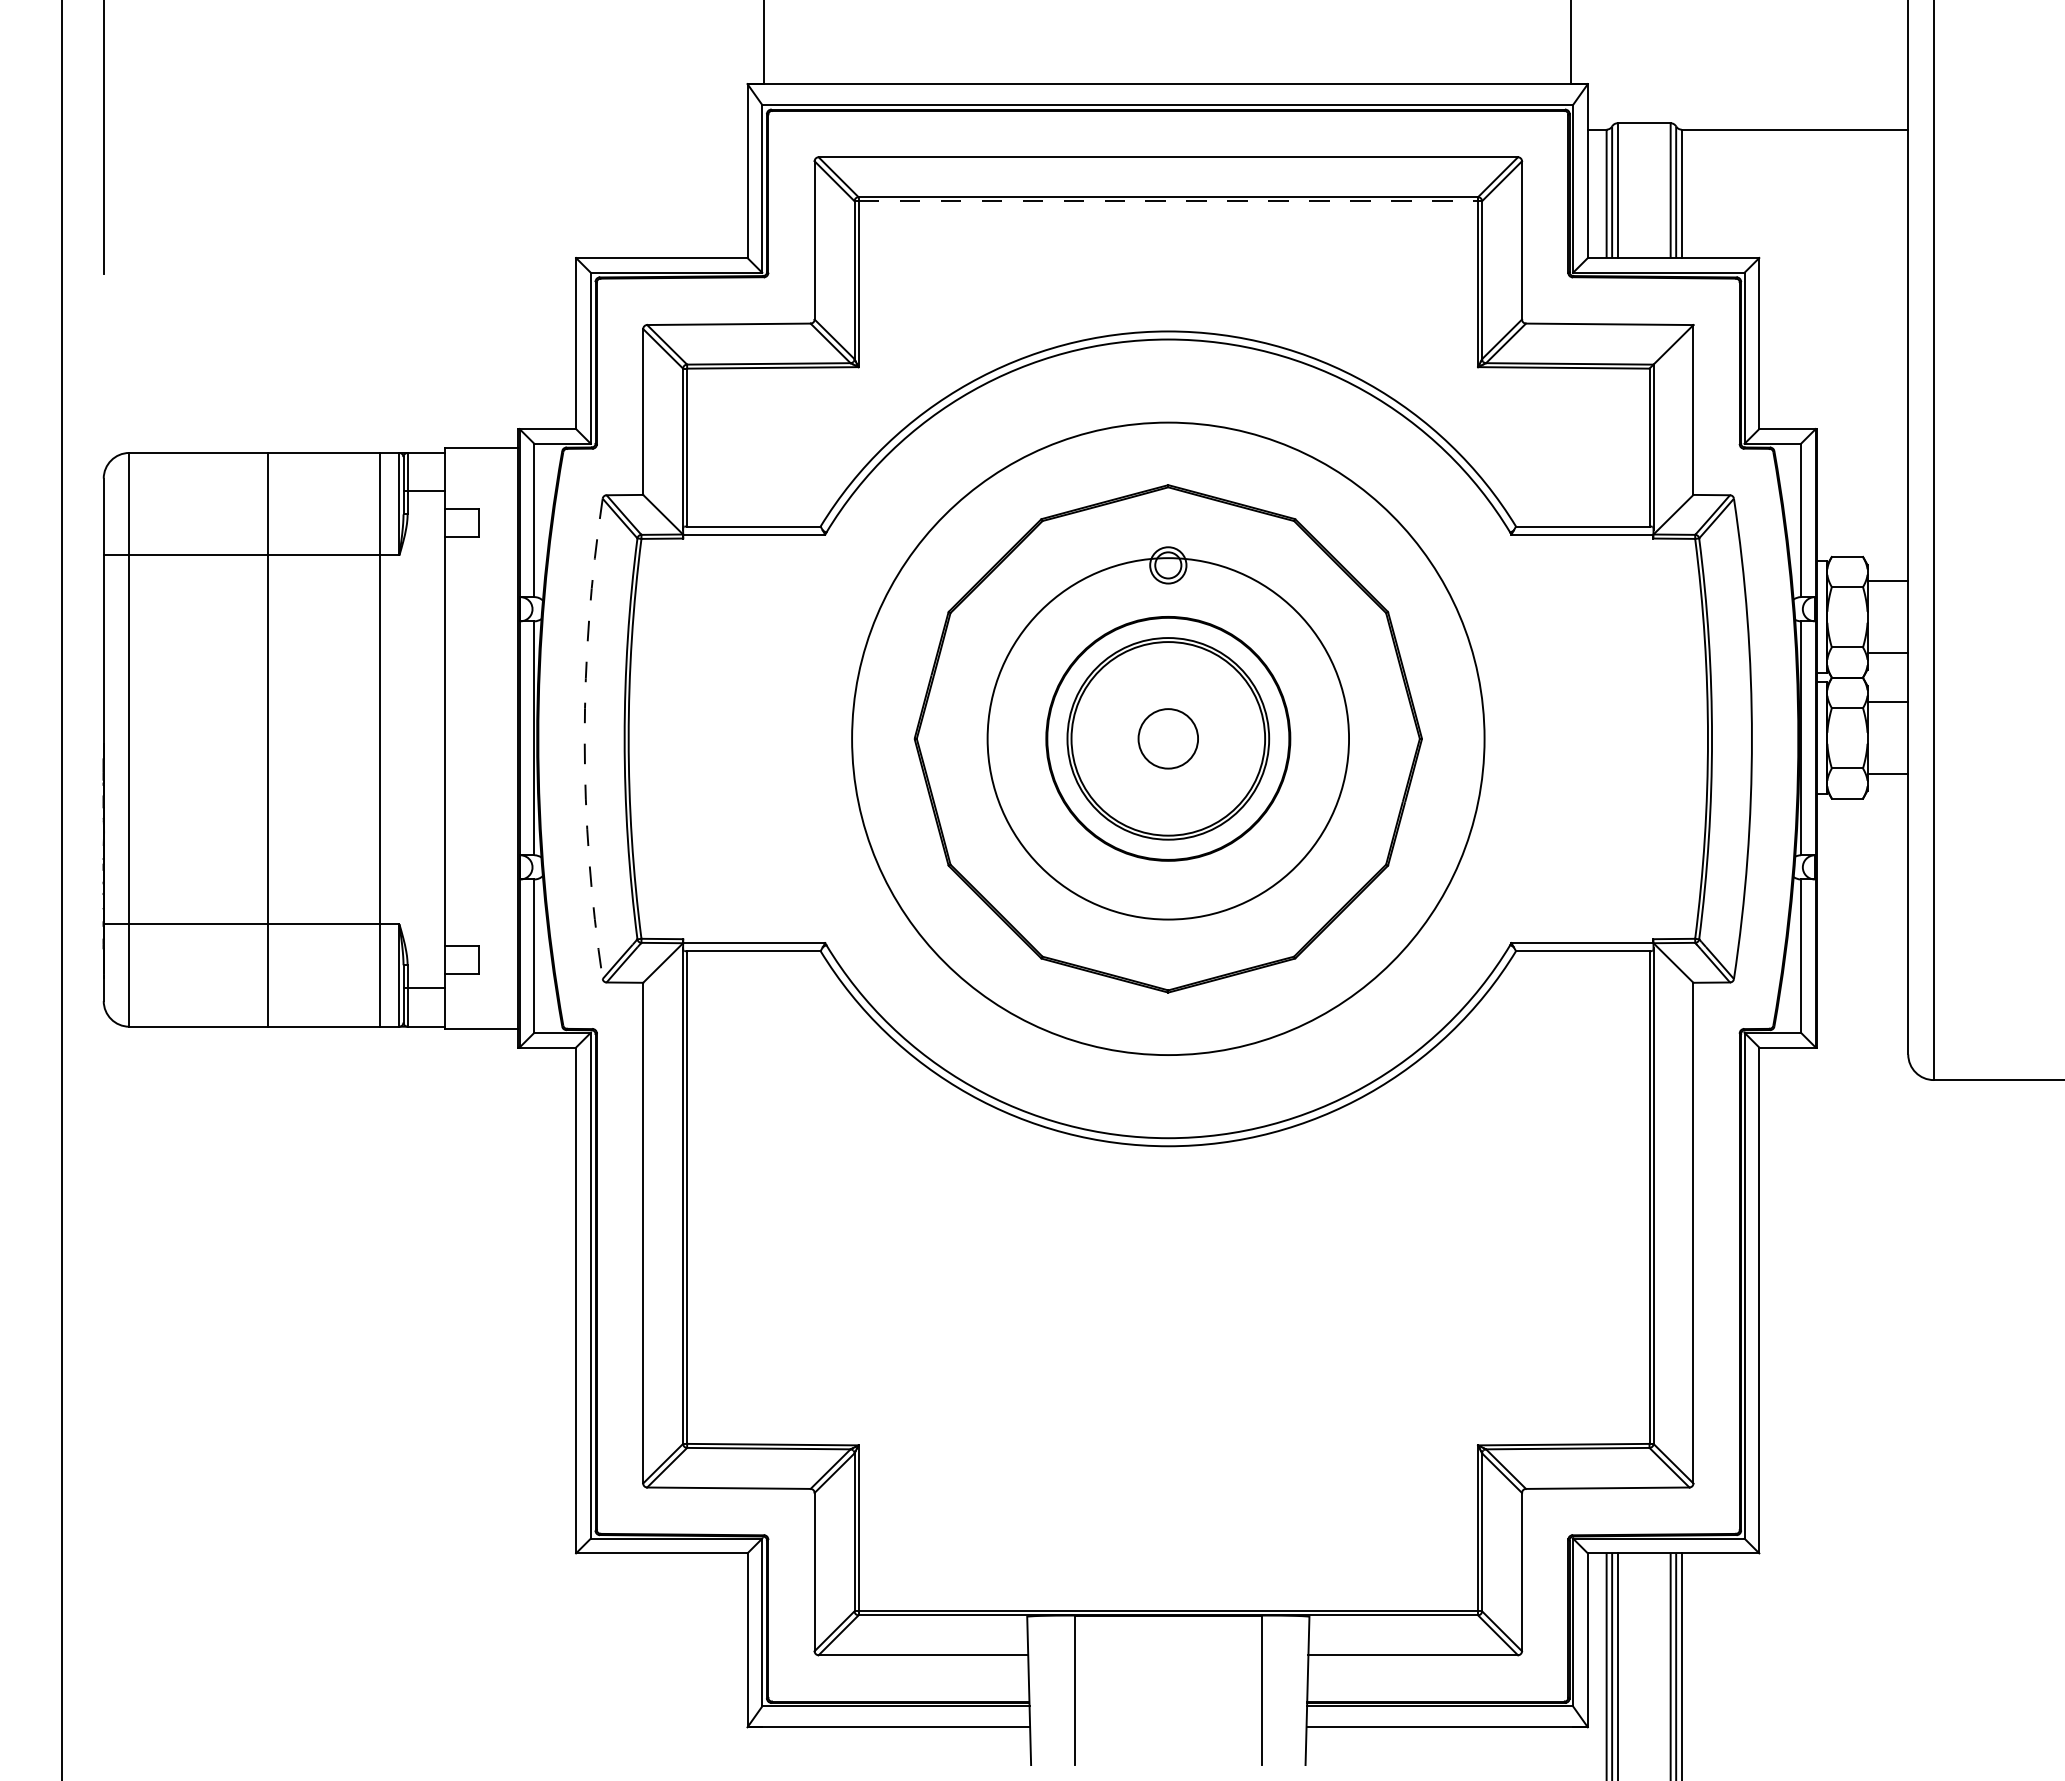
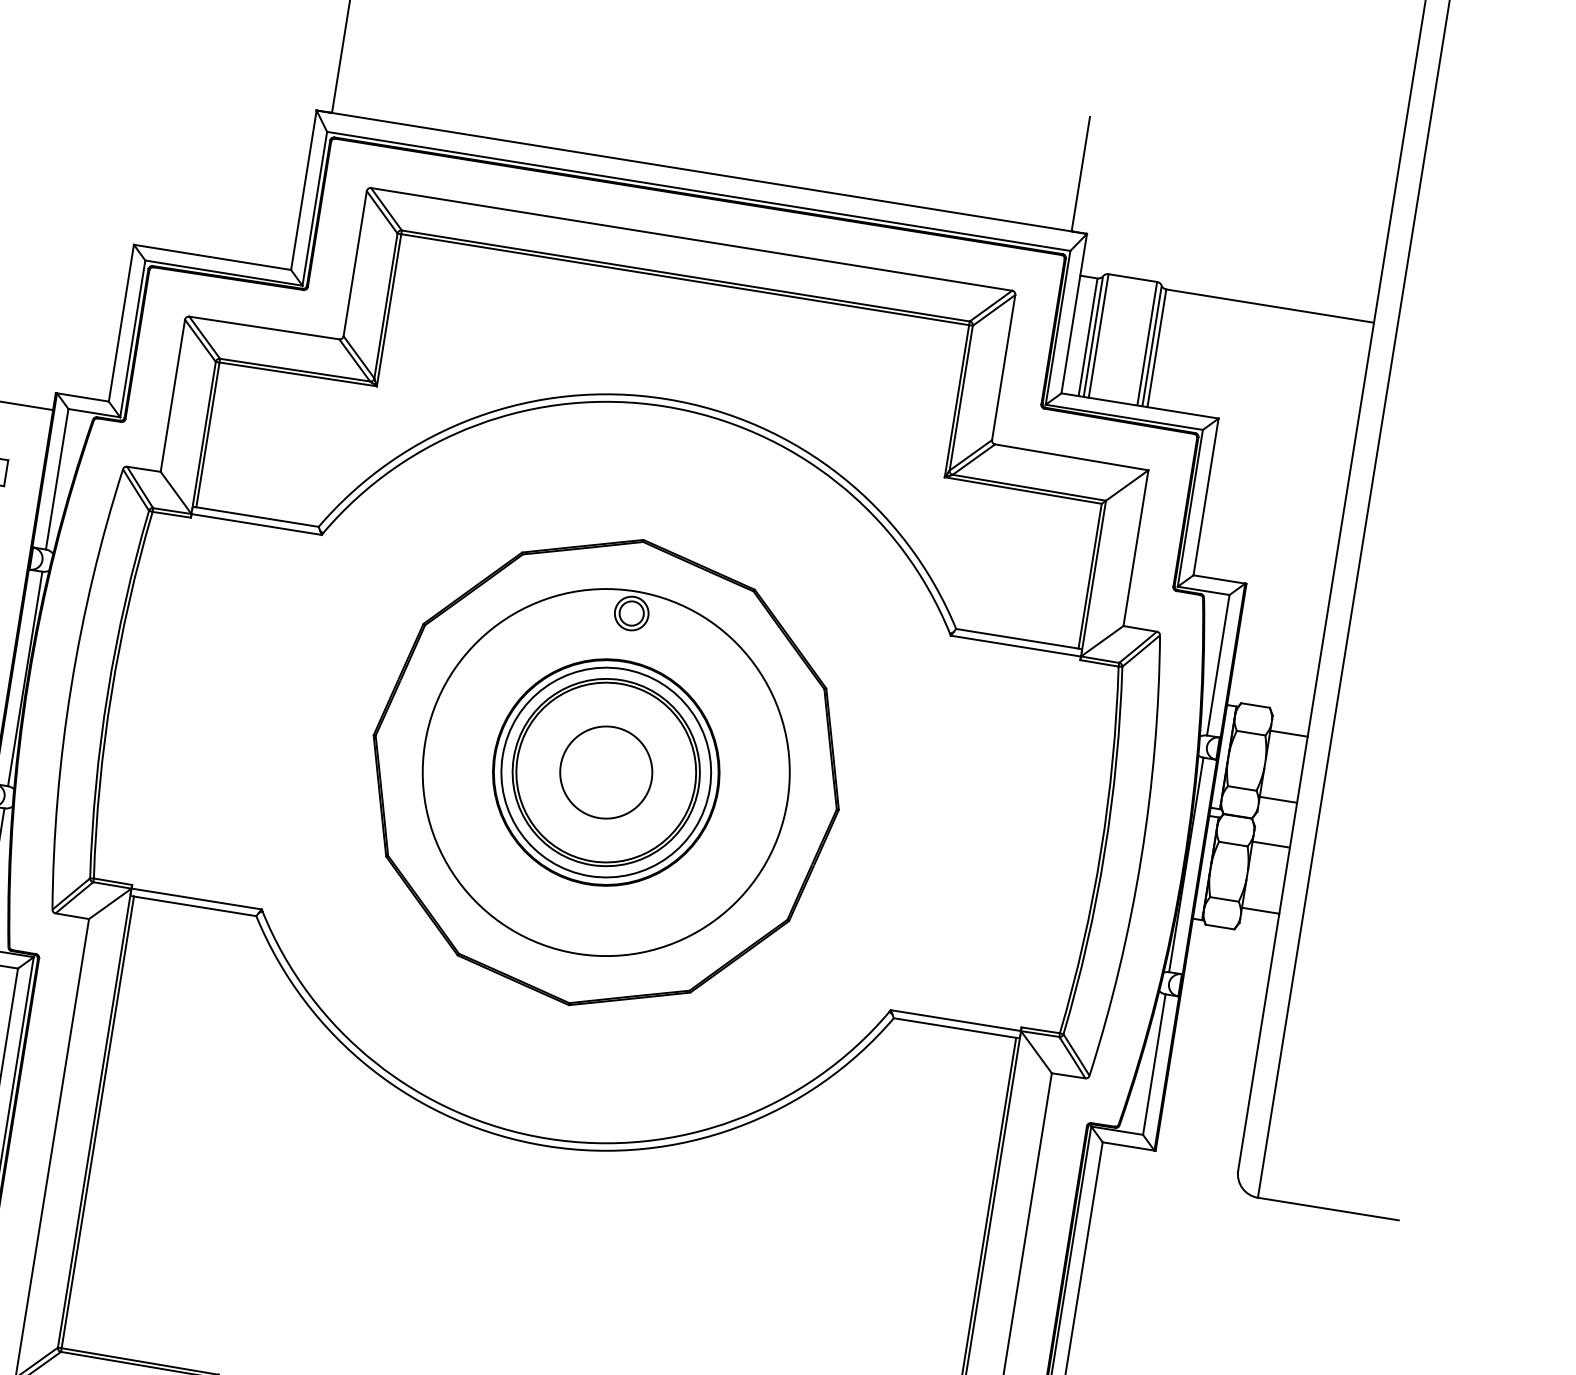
line: (1168, 201) -> (685, 279), dashed -> solid
arc: (584, 738) -> (71, 686), dashed -> solid
circle: (1167, 738) -> (605, 772), size x0.62
circle: (1167, 738) -> (605, 772), size x1.67
circle: (1168, 738) -> (606, 772), size x0.62

